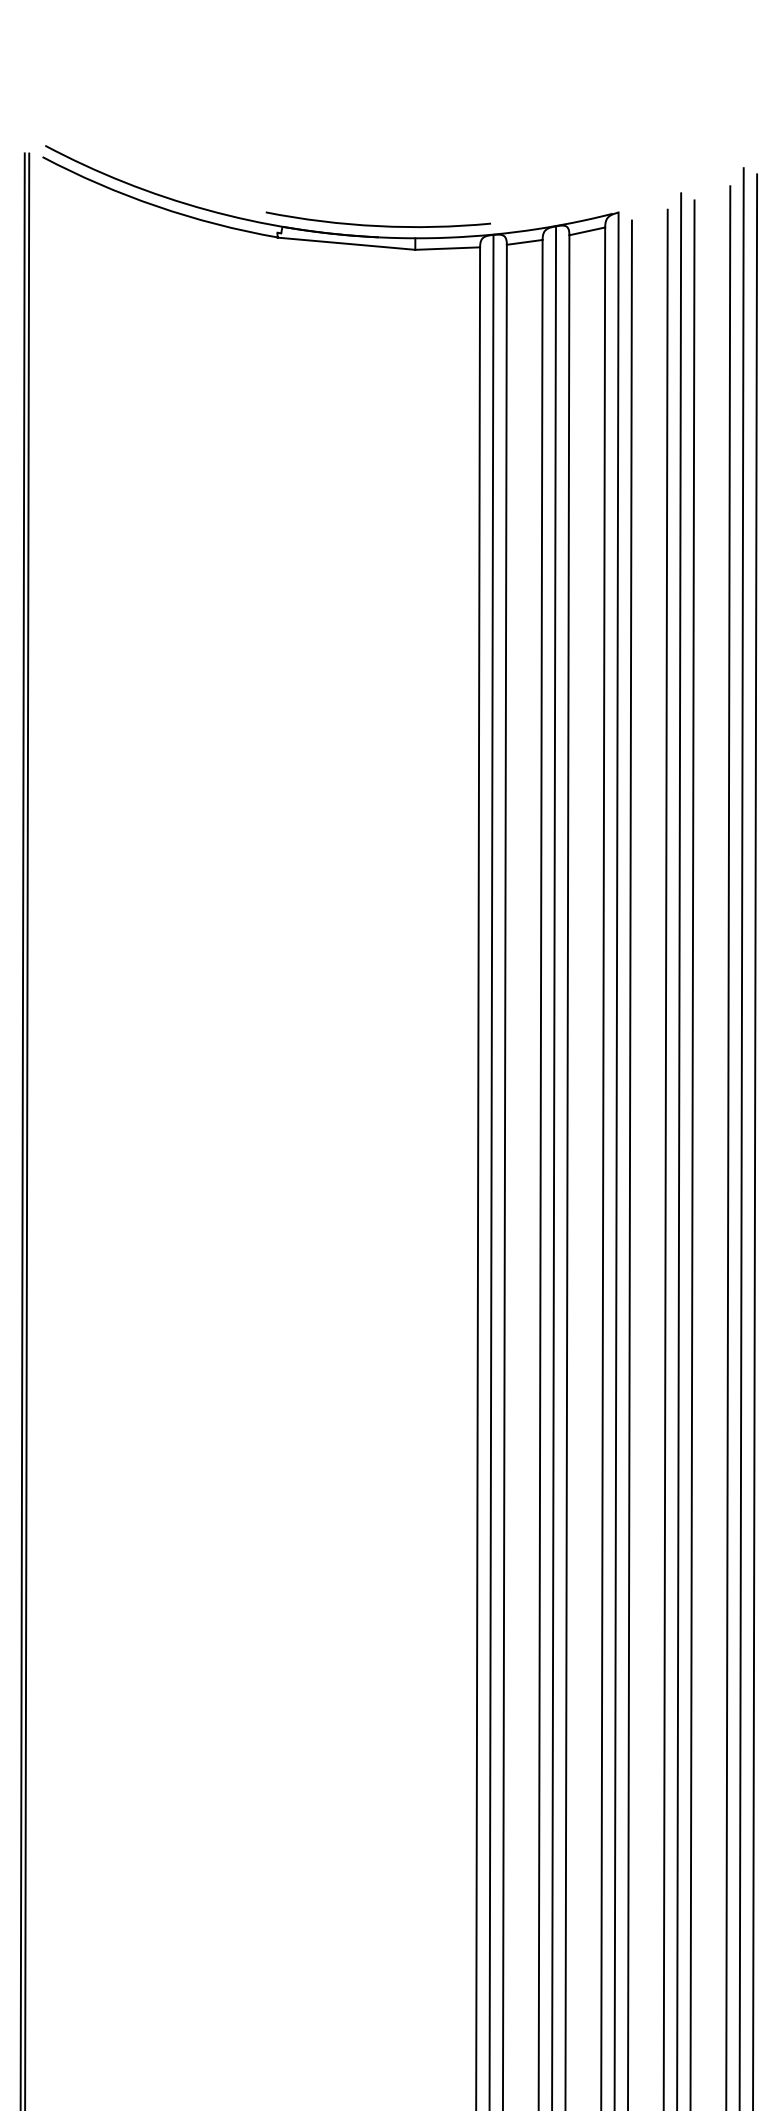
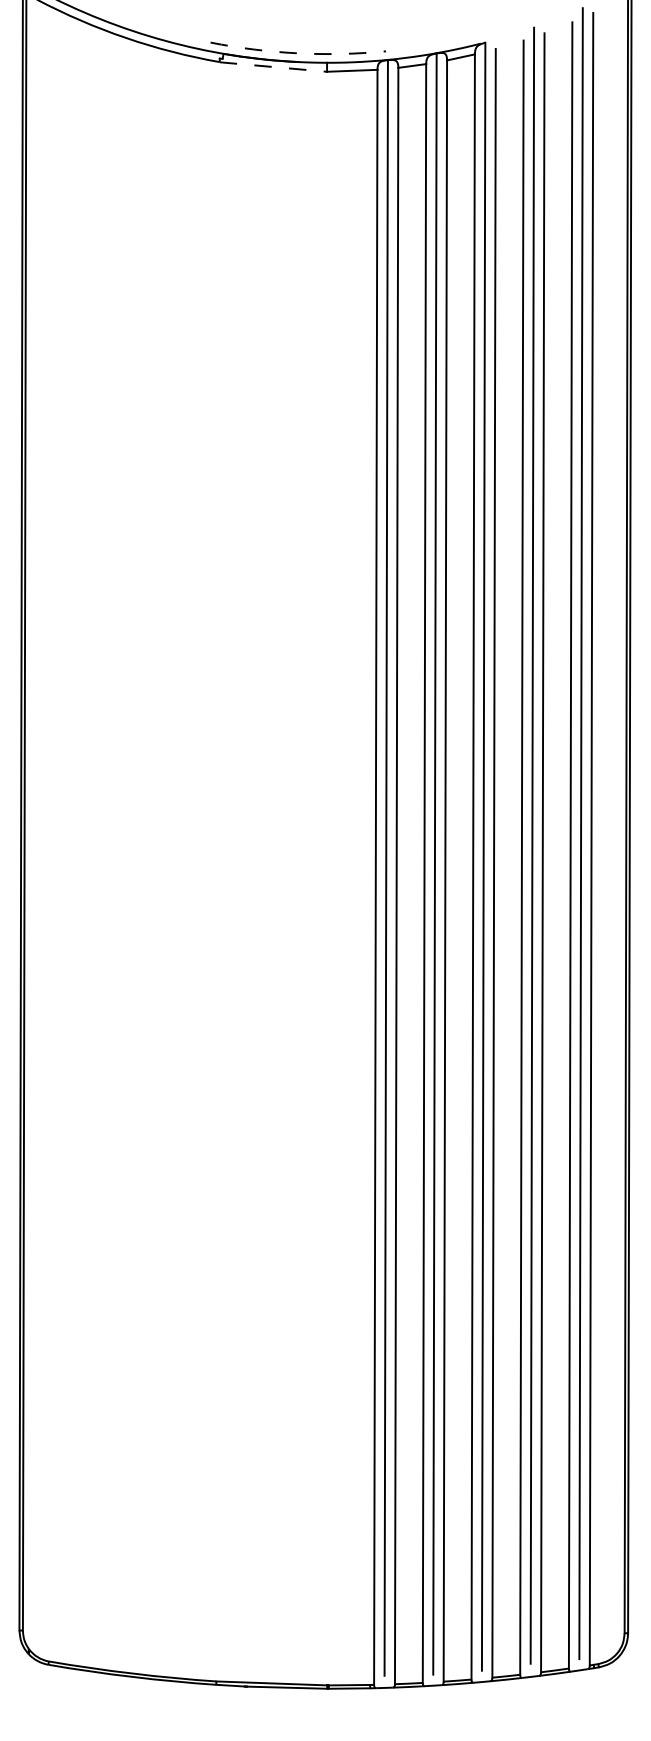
arc: (378, 226) -> (298, 53), solid -> dashed
line: (346, 244) -> (273, 67), solid -> dashed

